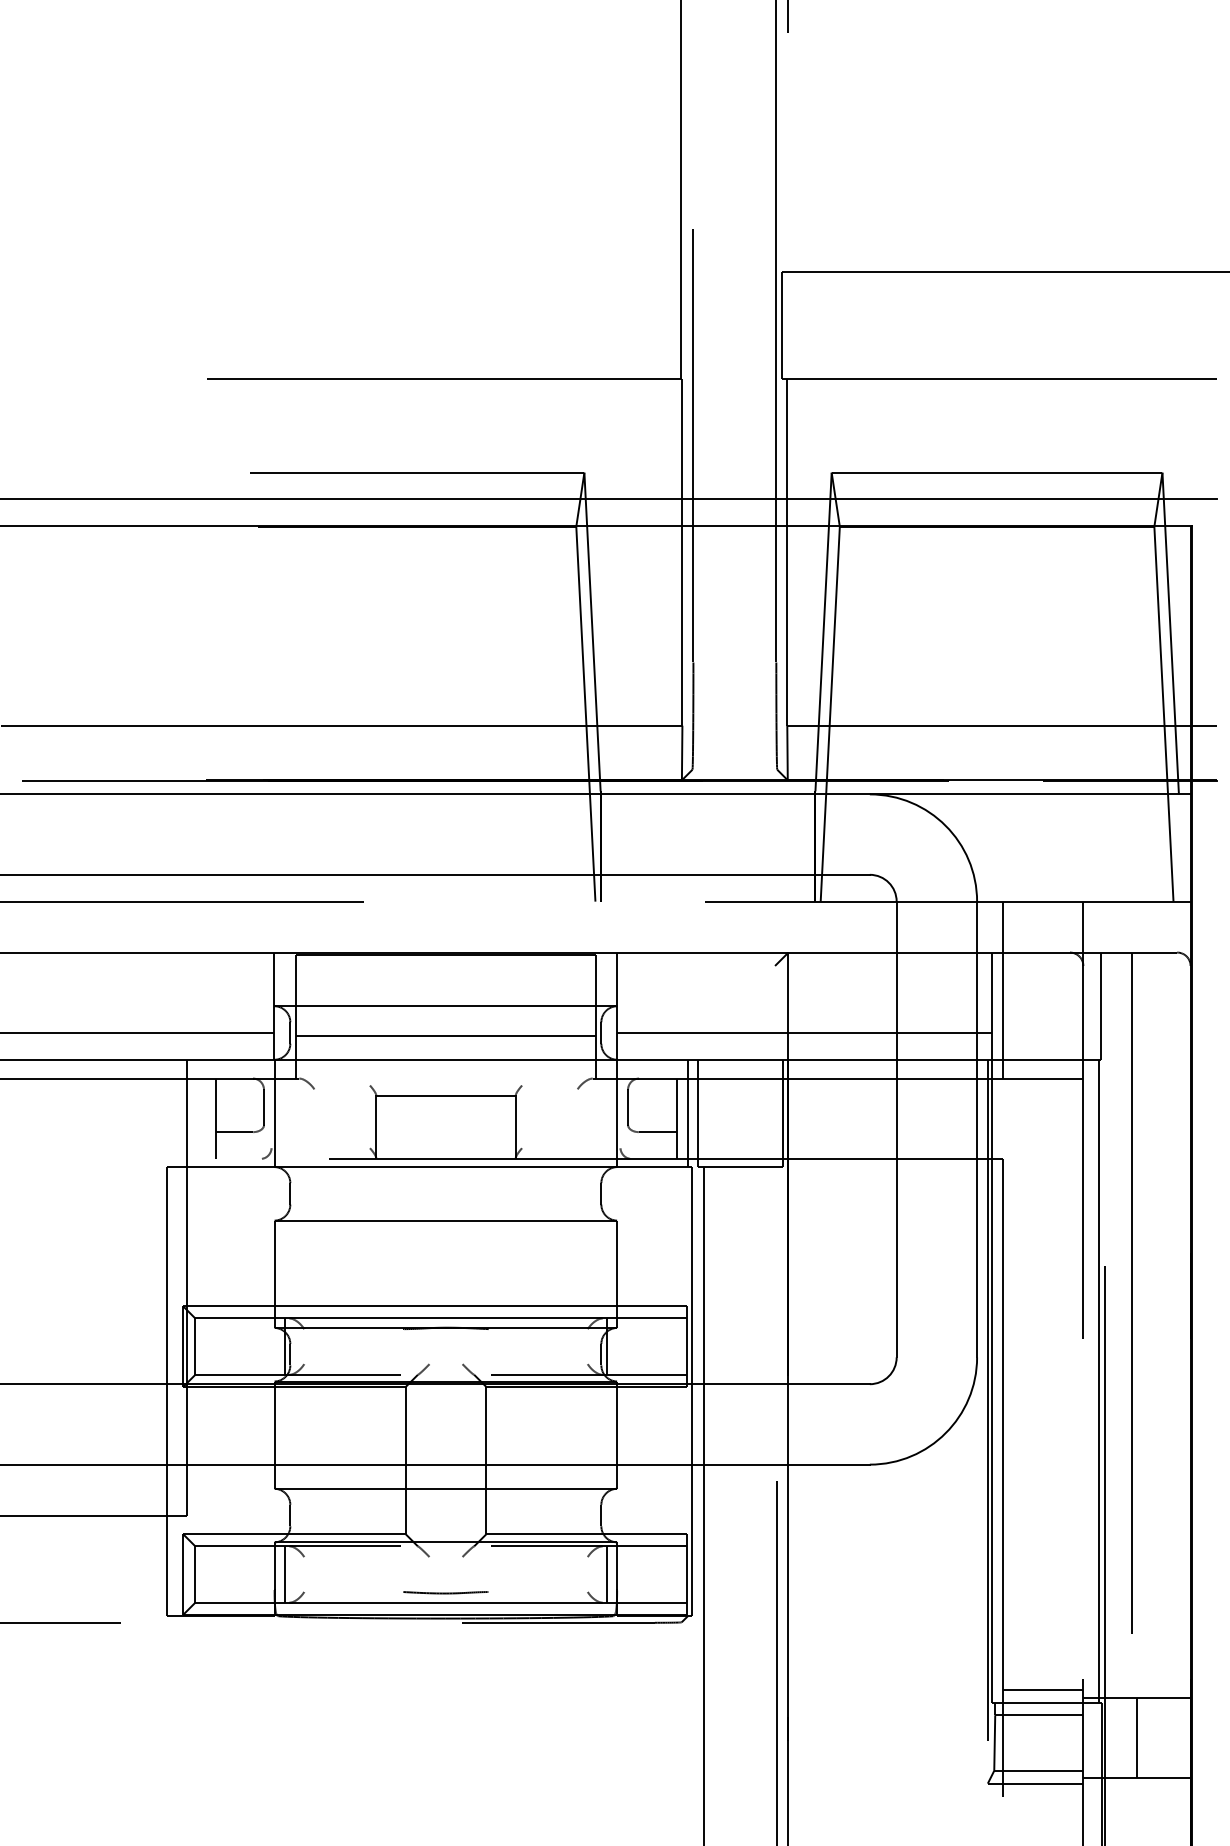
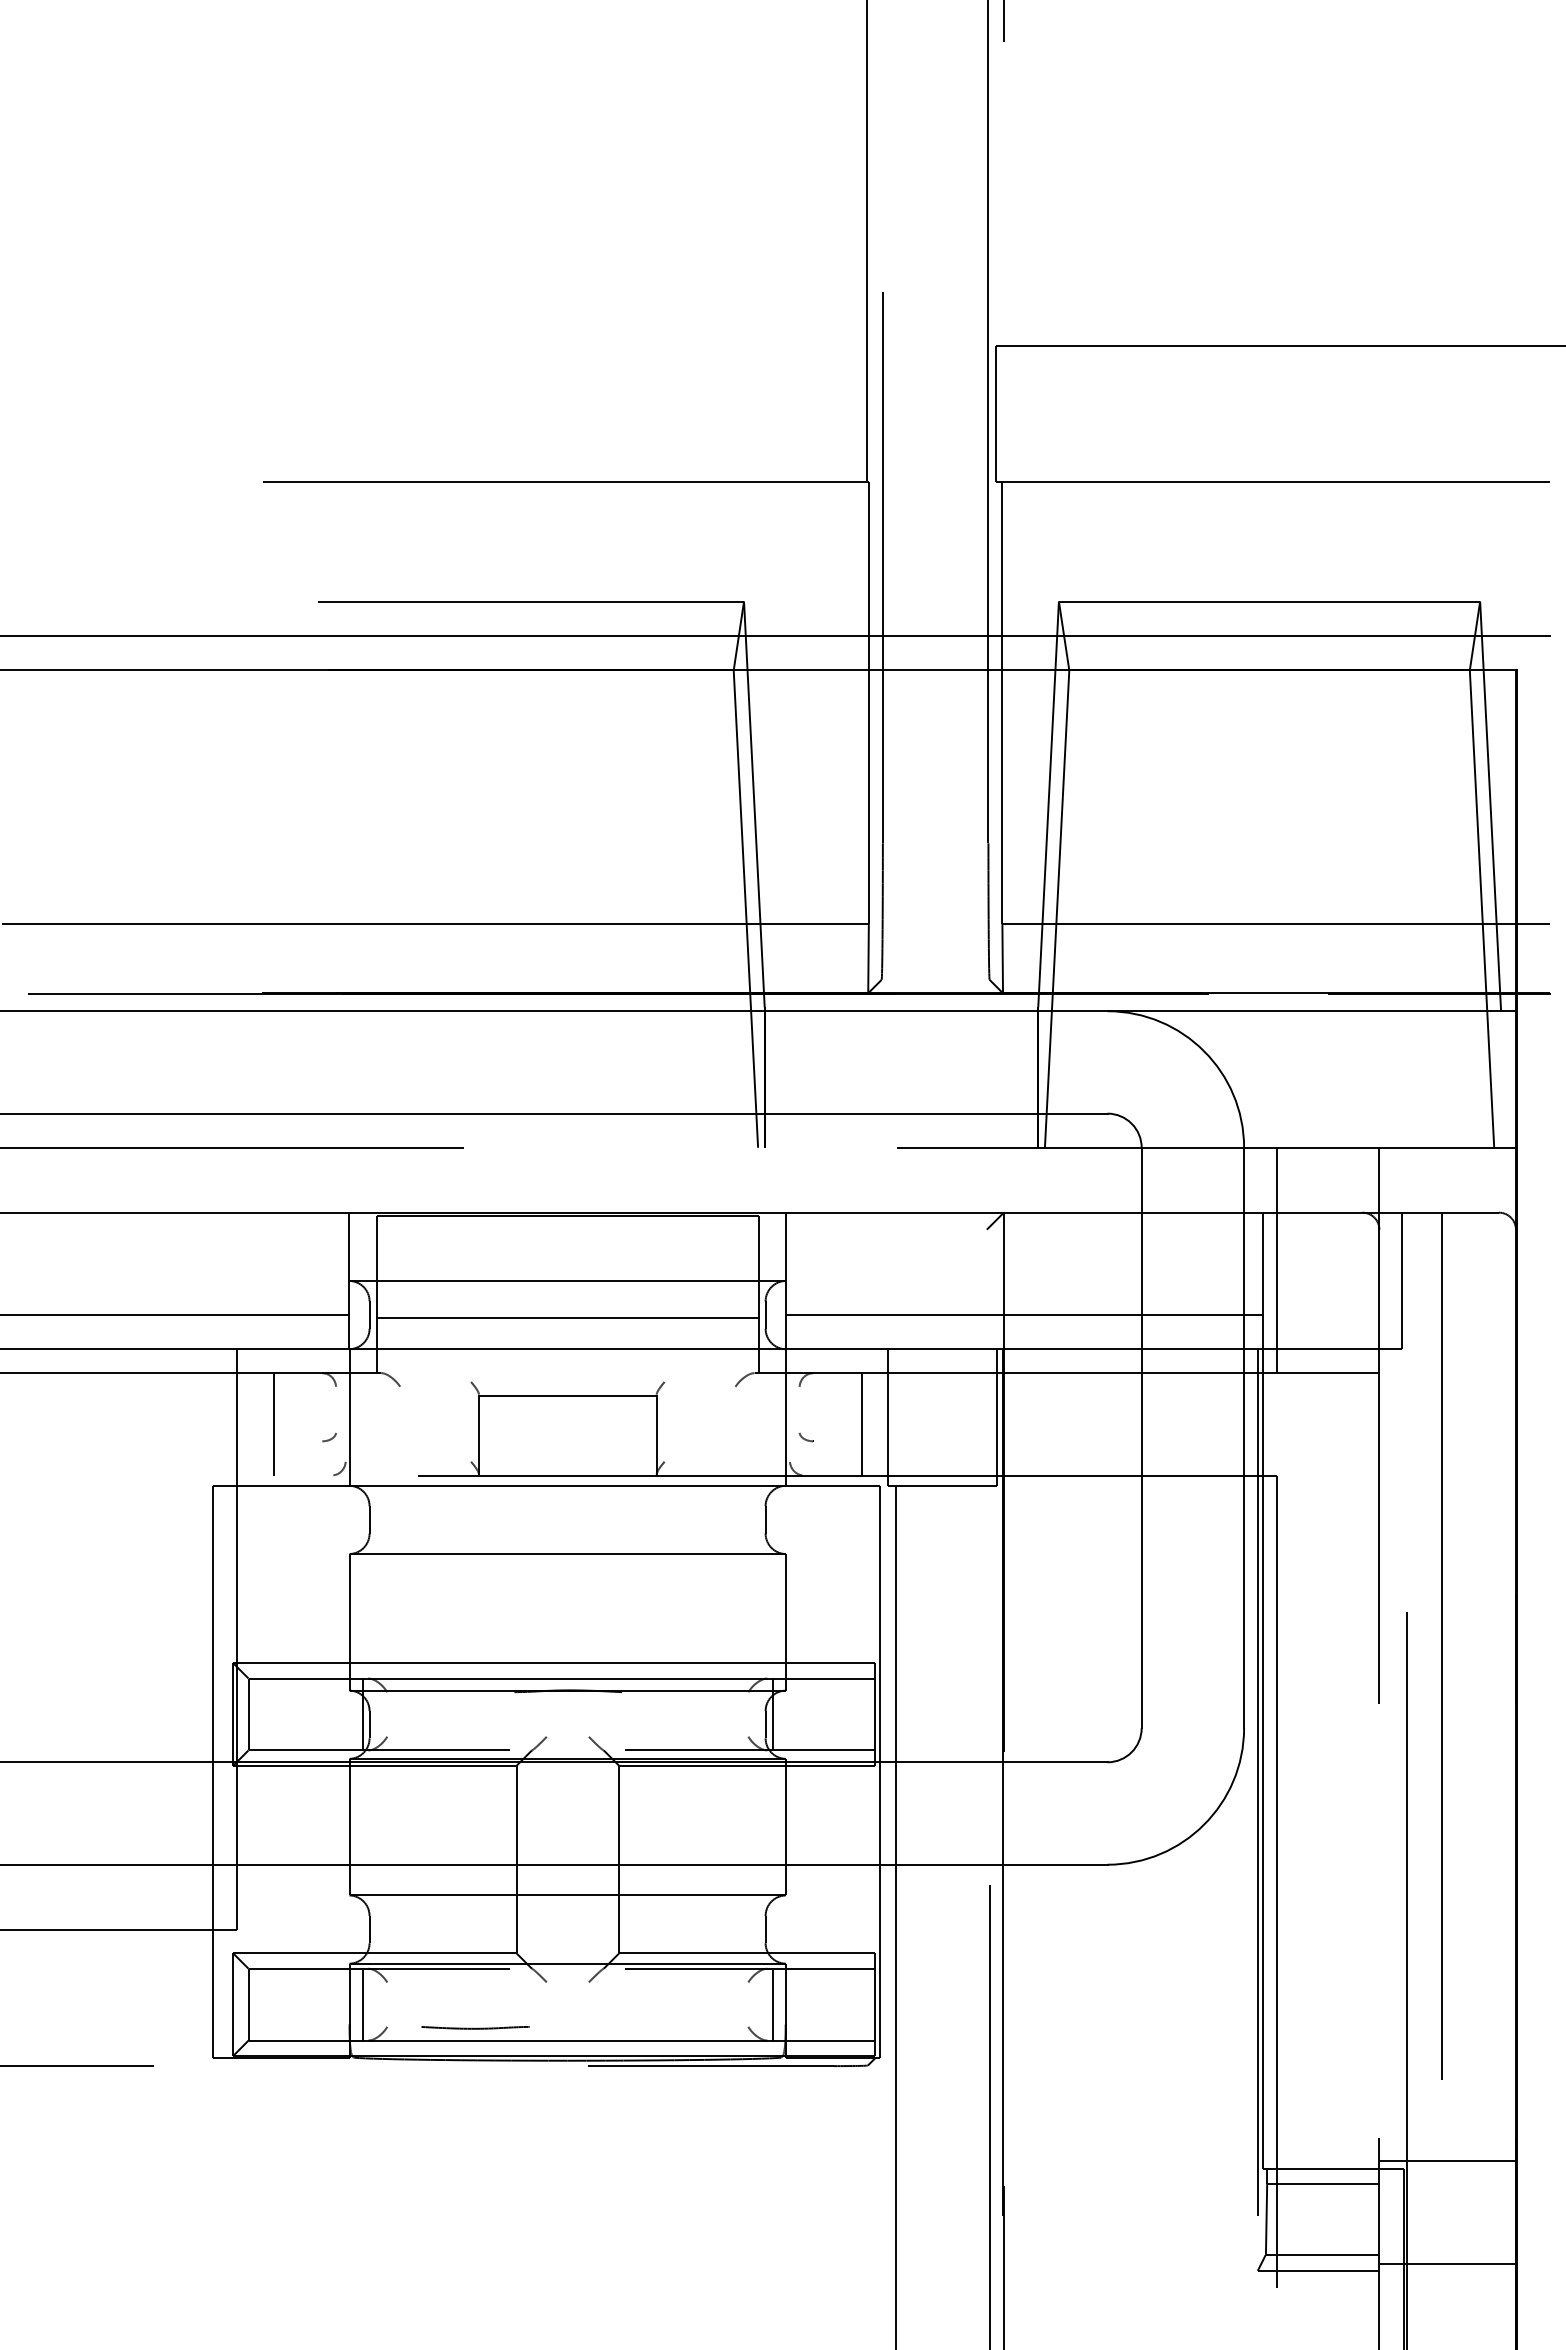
line: (264, 1107) -> (336, 1409), removed
line: (627, 1107) -> (799, 1409), removed
line: (688, 1113) -> (876, 1417), removed
line: (234, 1132) -> (298, 1441), removed
line: (657, 1132) -> (837, 1441), removed
line: (1099, 1381) -> (1399, 1758), removed
line: (445, 1592) -> (475, 2027), moved
line: (1043, 1689) -> (1328, 2151), removed
line: (1136, 1737) -> (1447, 2212), removed

